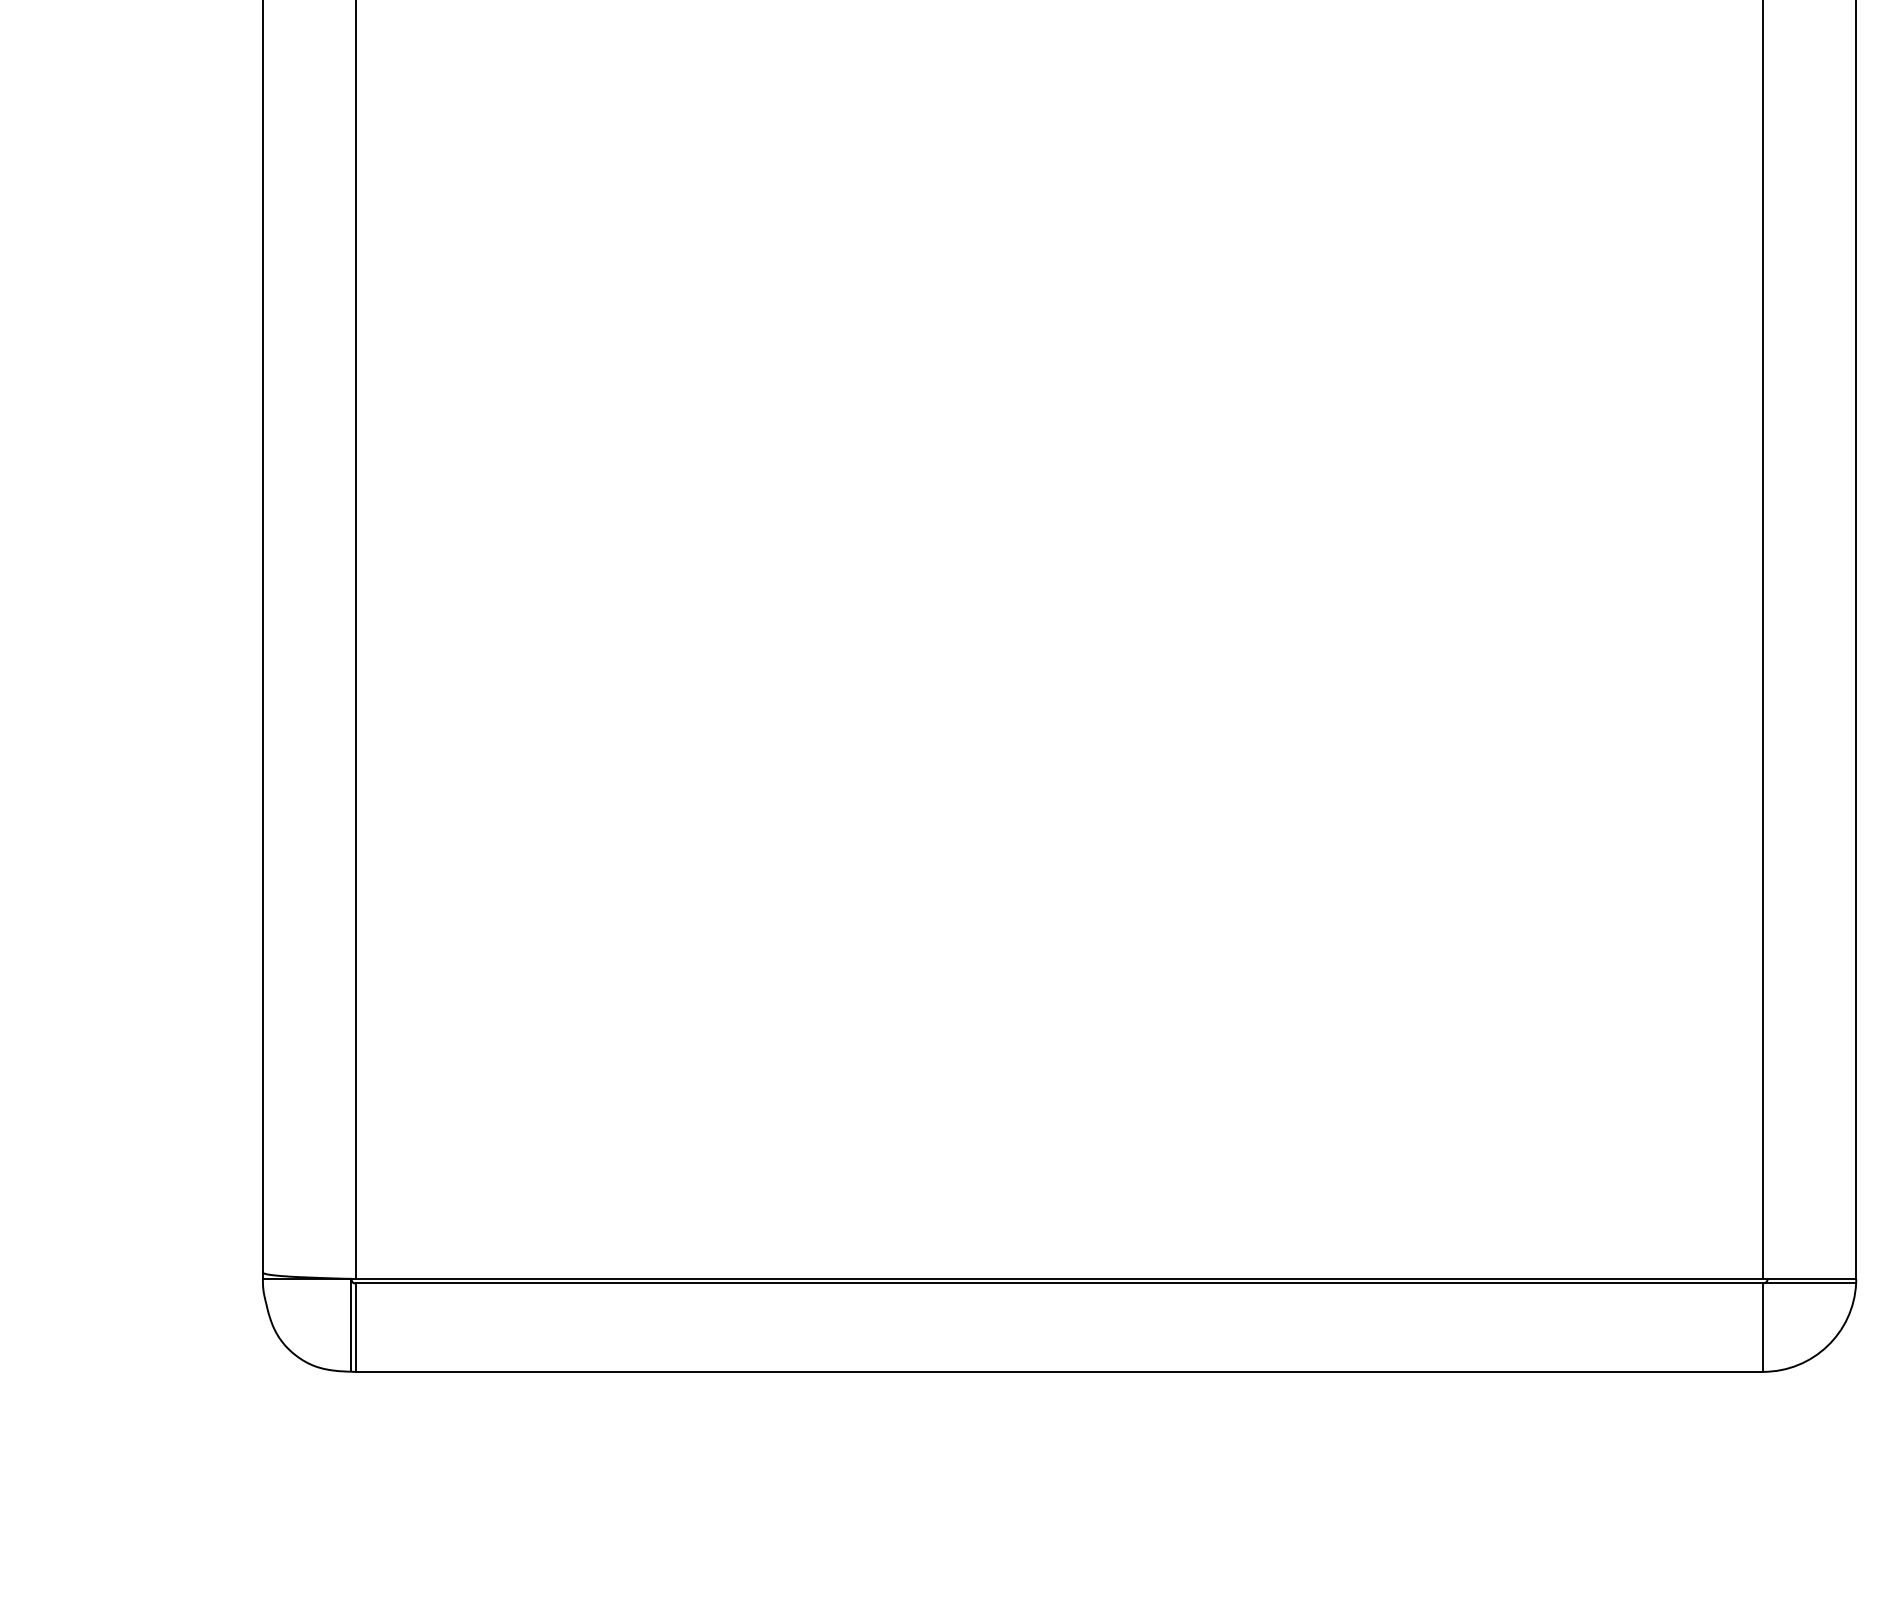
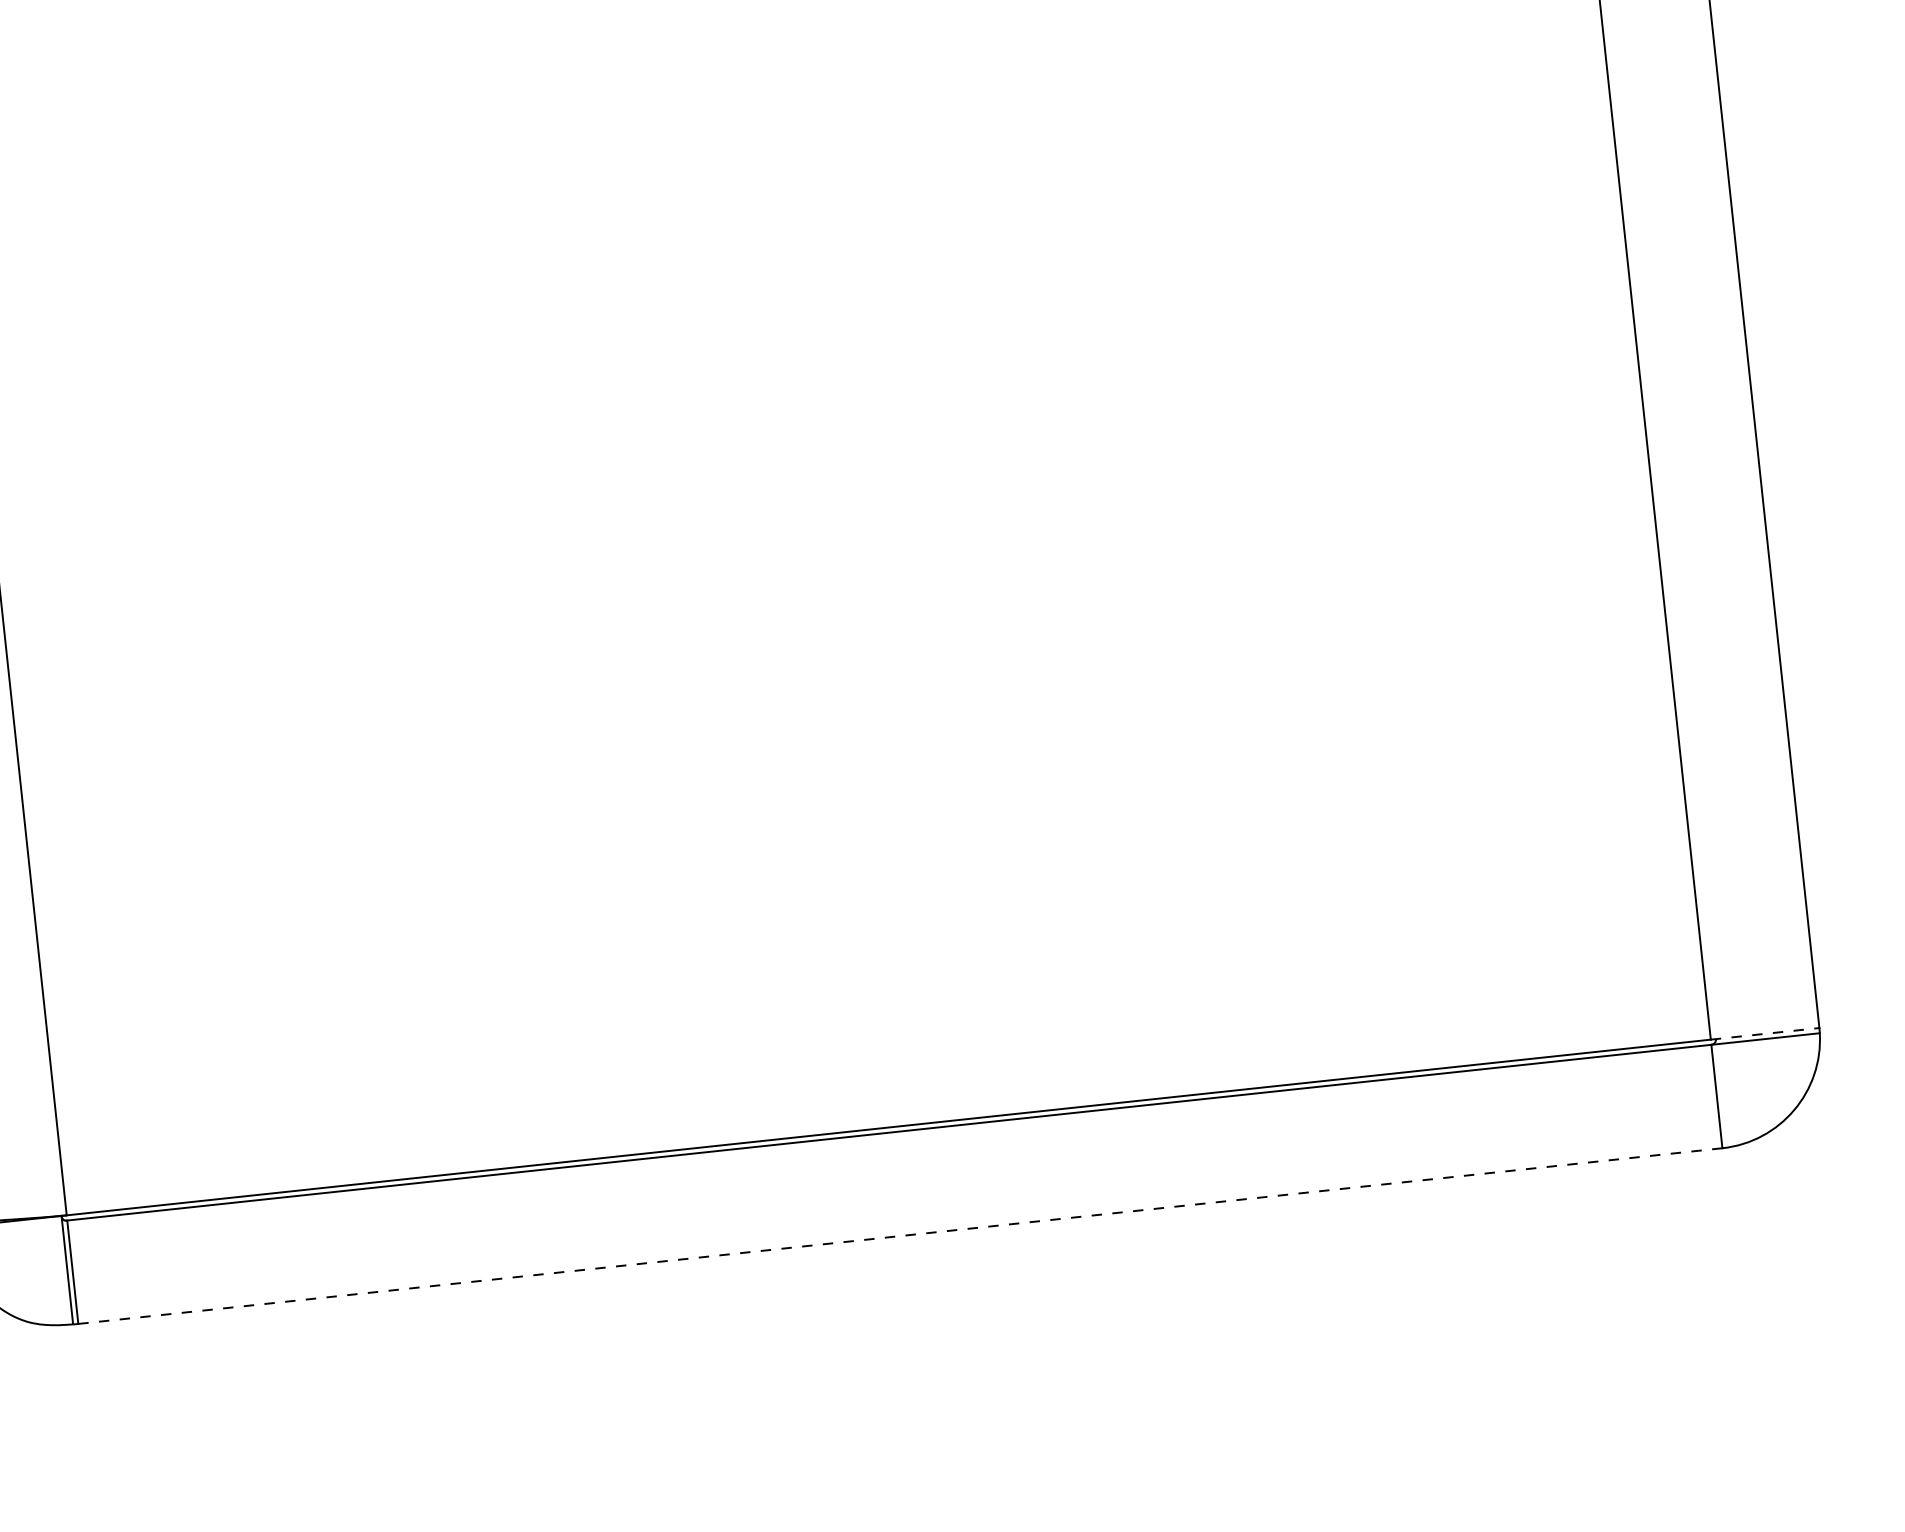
line: (1810, 1278) -> (1765, 1033), solid -> dashed
line: (1059, 1371) -> (900, 1235), solid -> dashed

